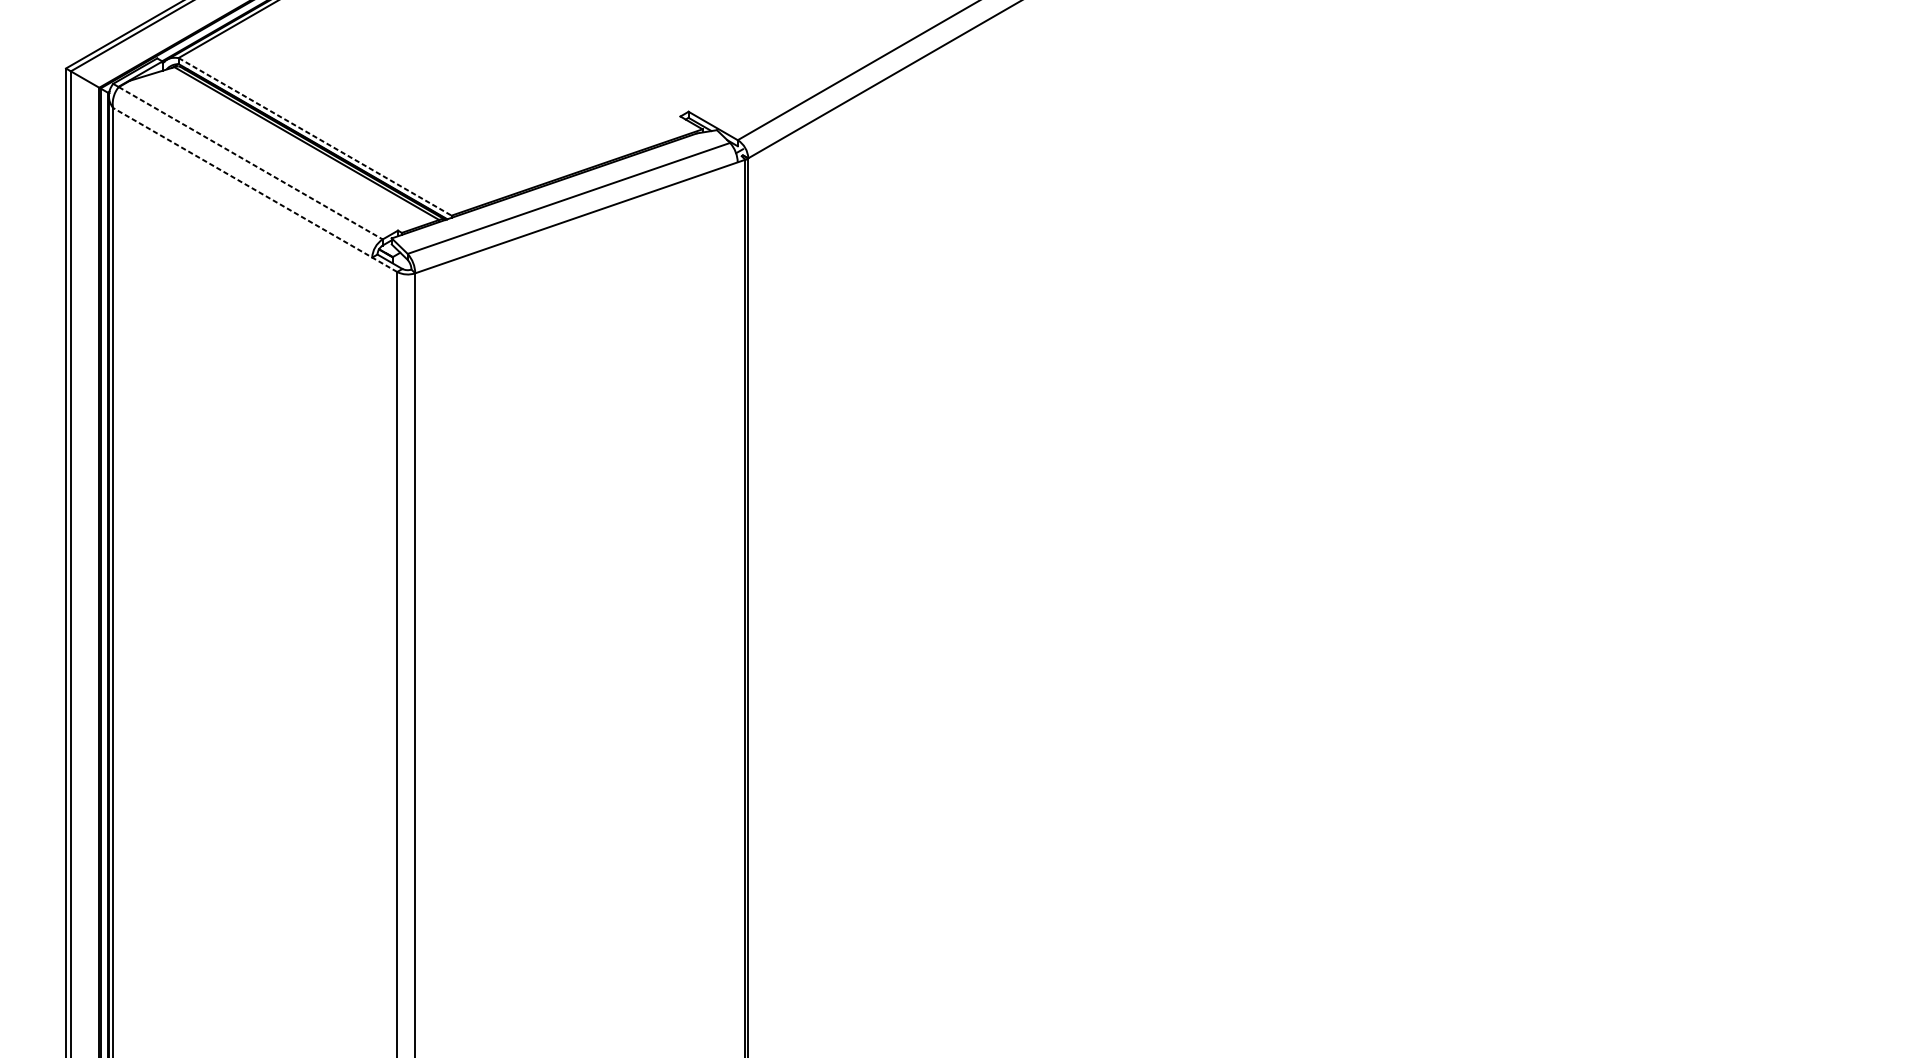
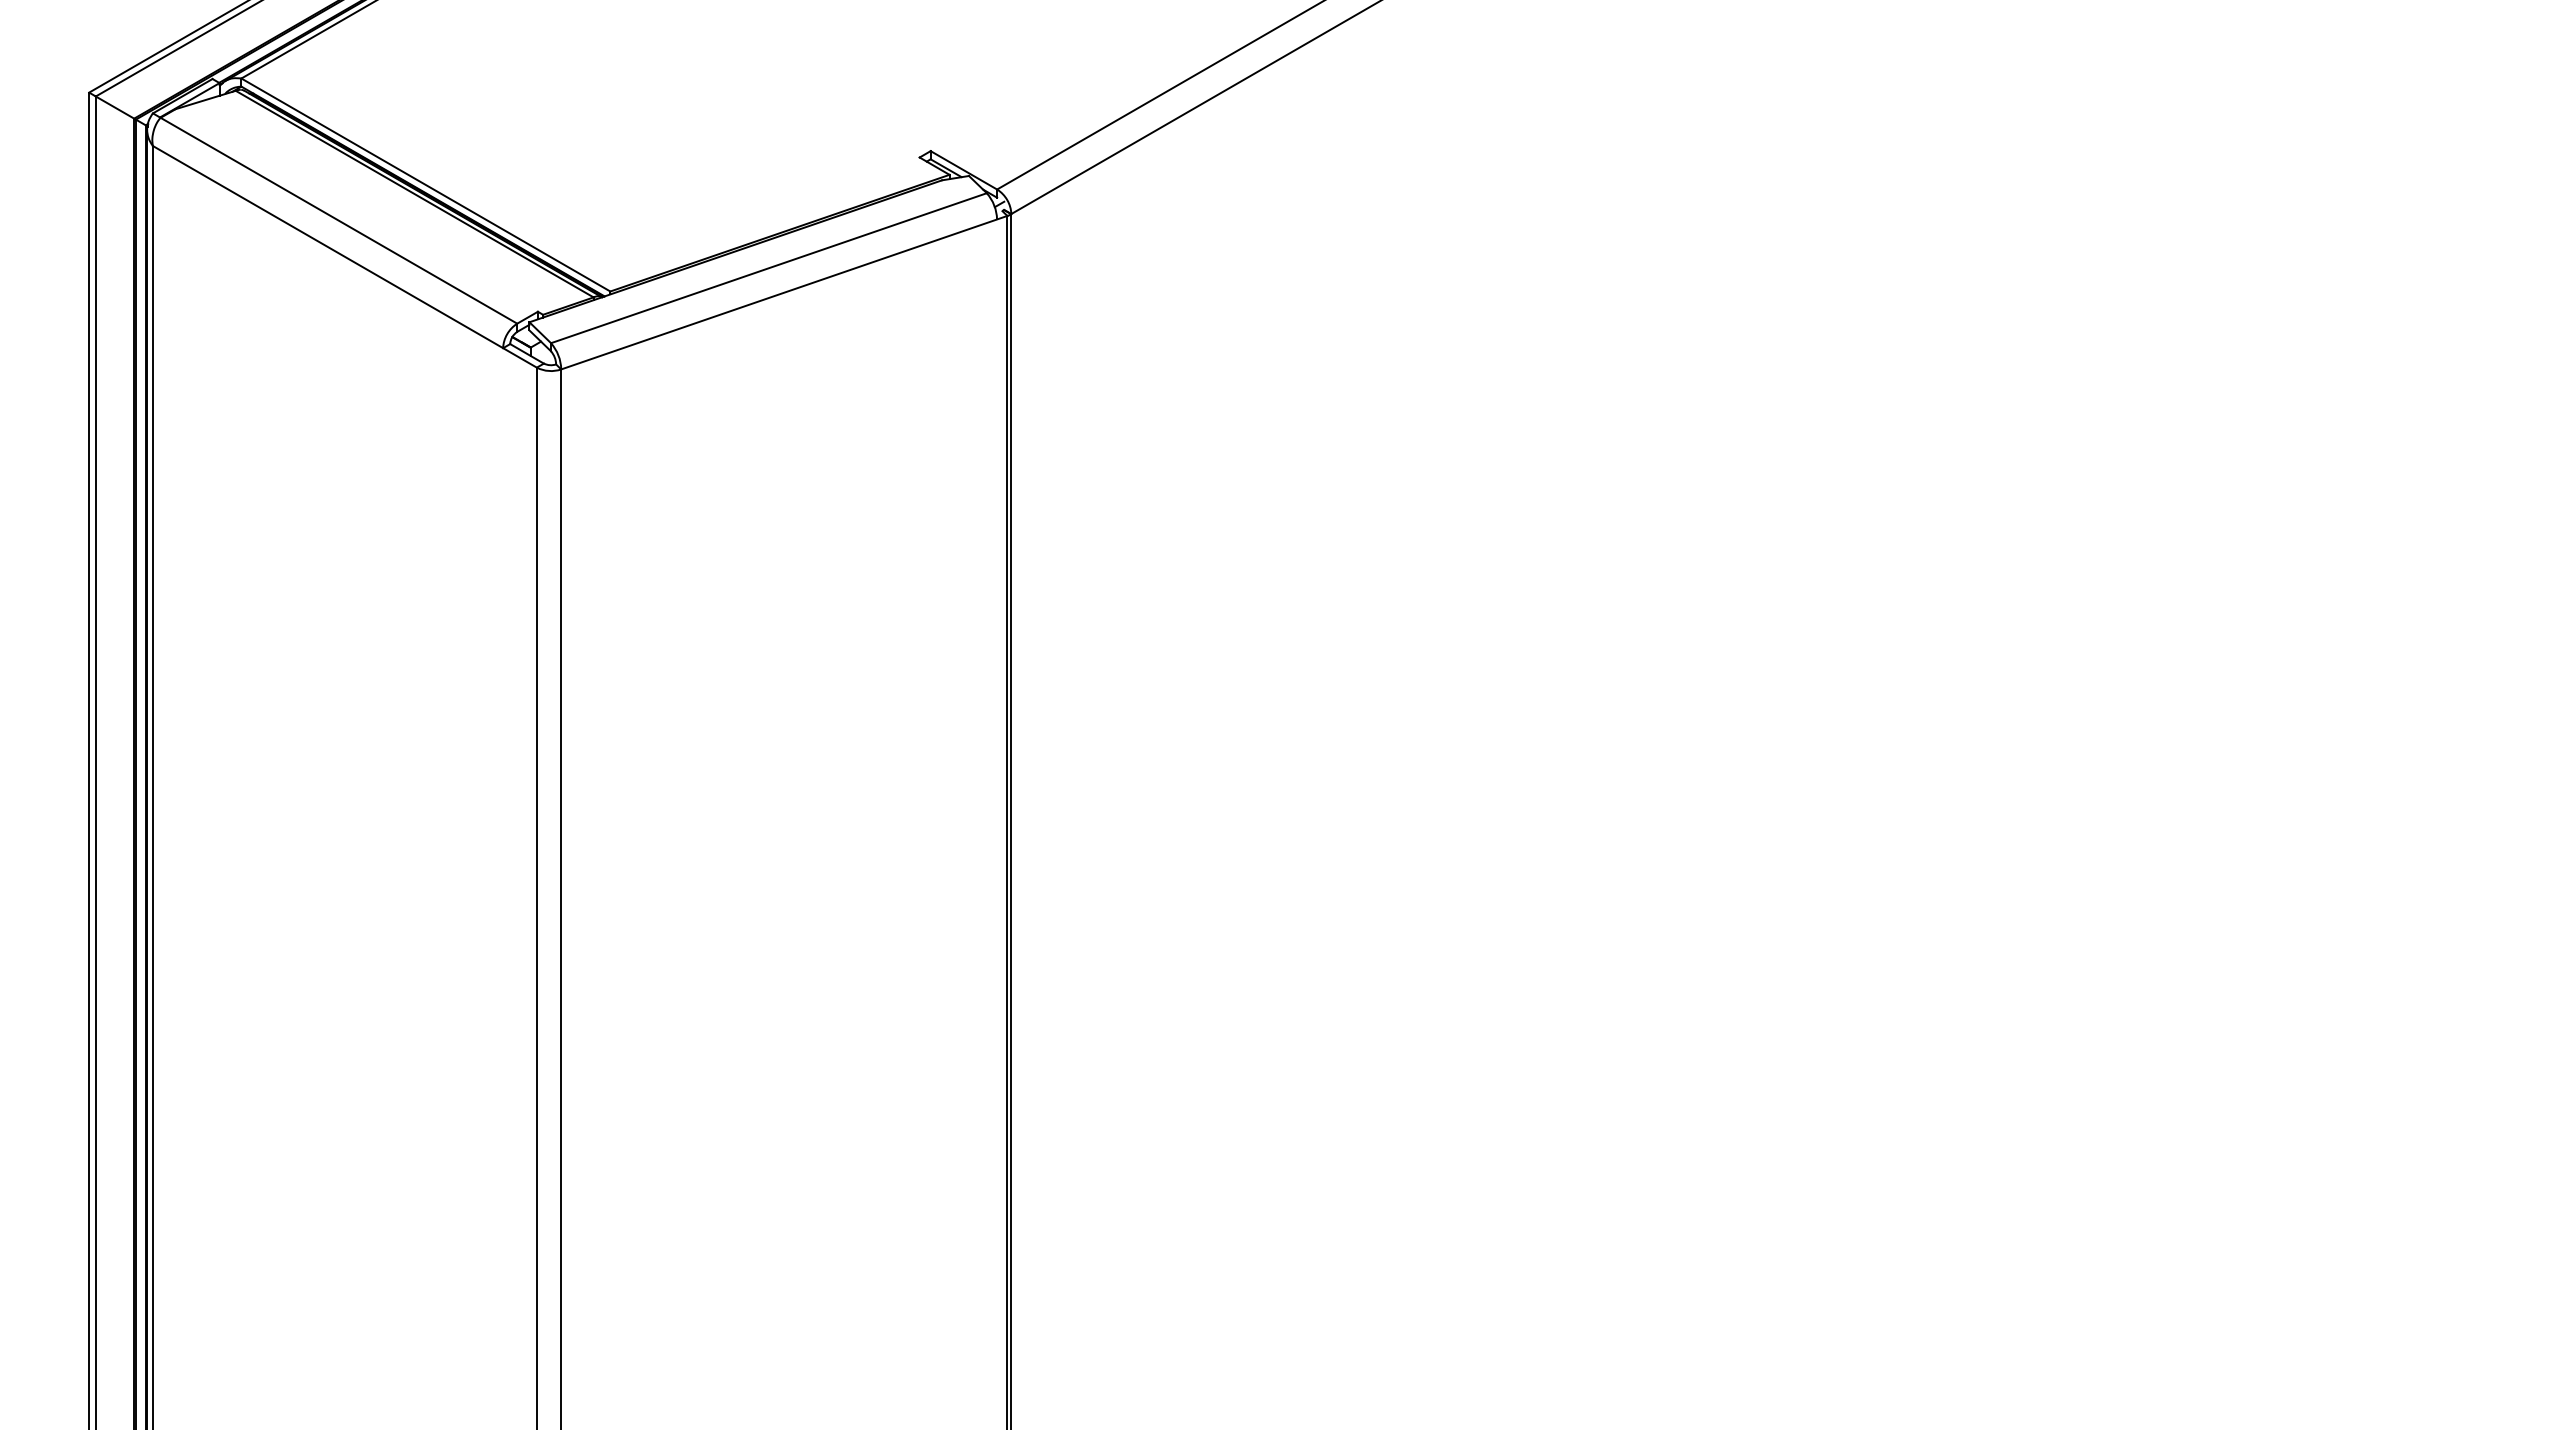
line: (315, 137) -> (426, 185), dashed -> solid
line: (250, 163) -> (338, 220), dashed -> solid
line: (254, 189) -> (344, 256), dashed -> solid

